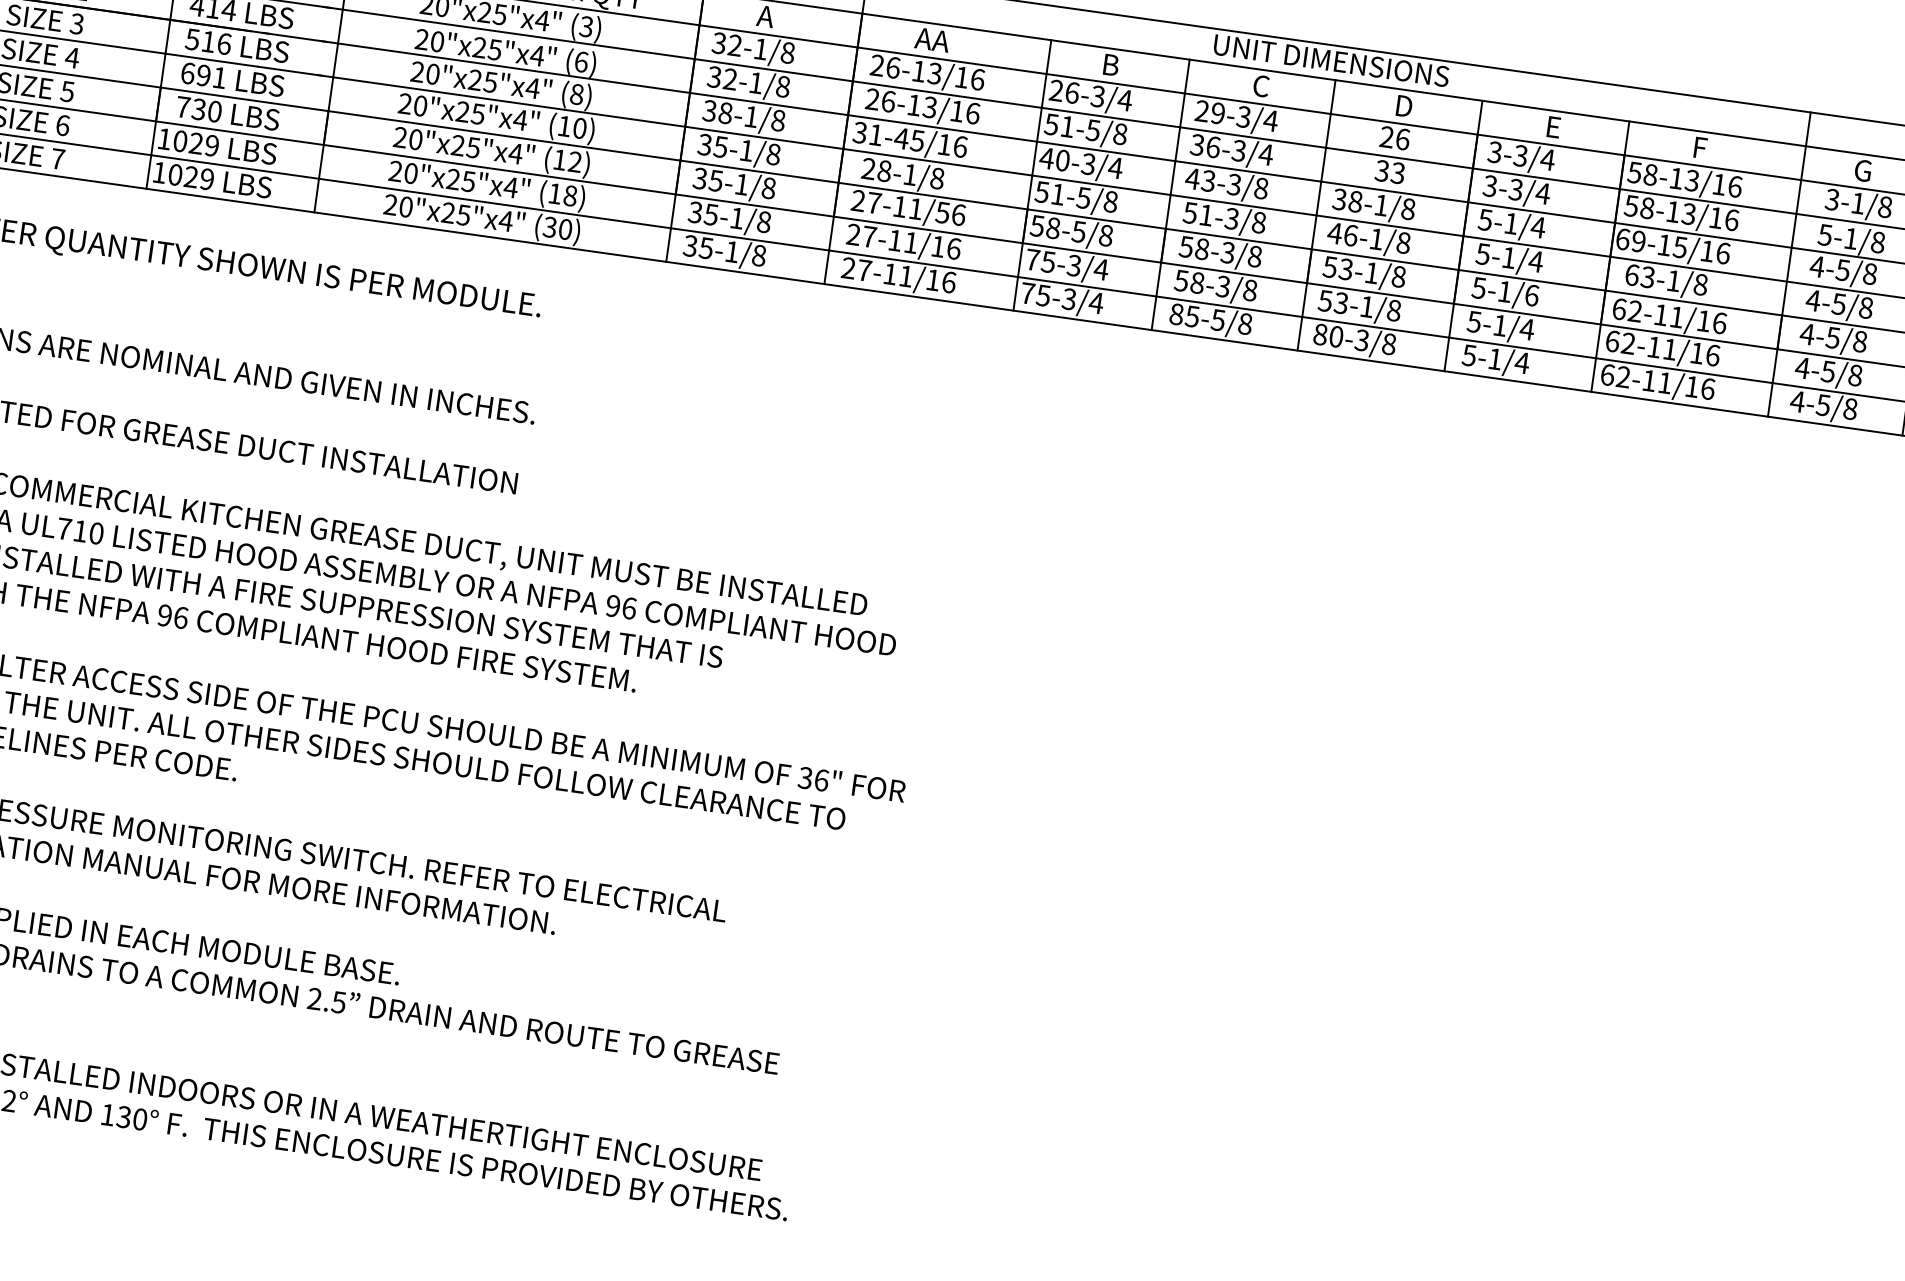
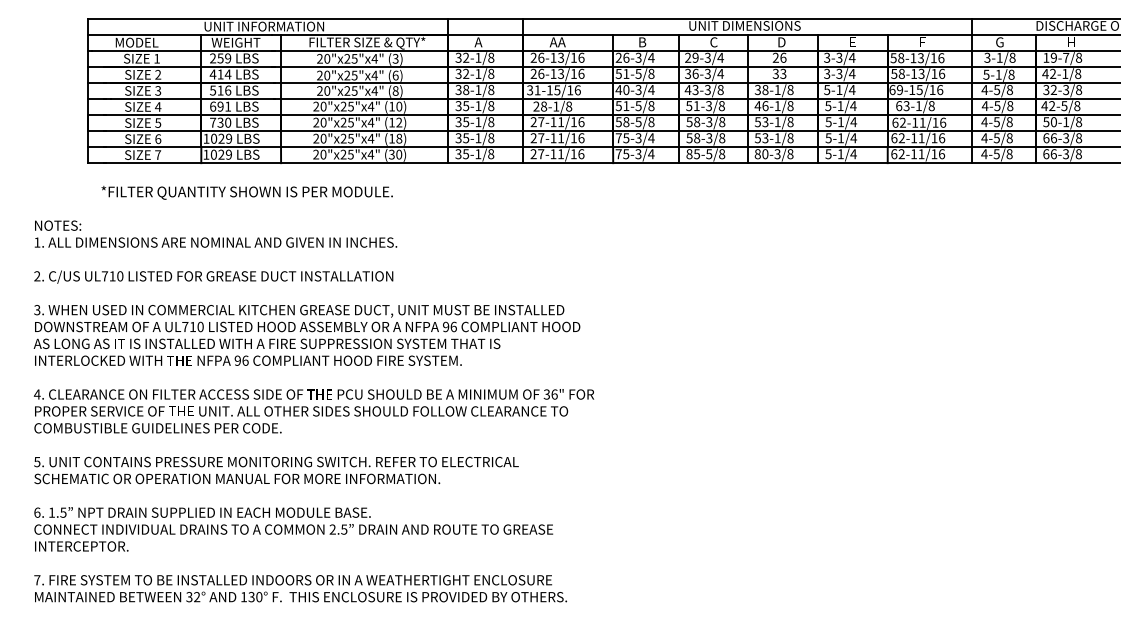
text: (900, 138) -> (549, 90), 31-45/16 -> 31-15/16
text: (941, 213) -> (573, 122), 27-11/56 -> 27-11/16
text: (1531, 296) -> (853, 122), 5-1/6 -> 5-1/4

